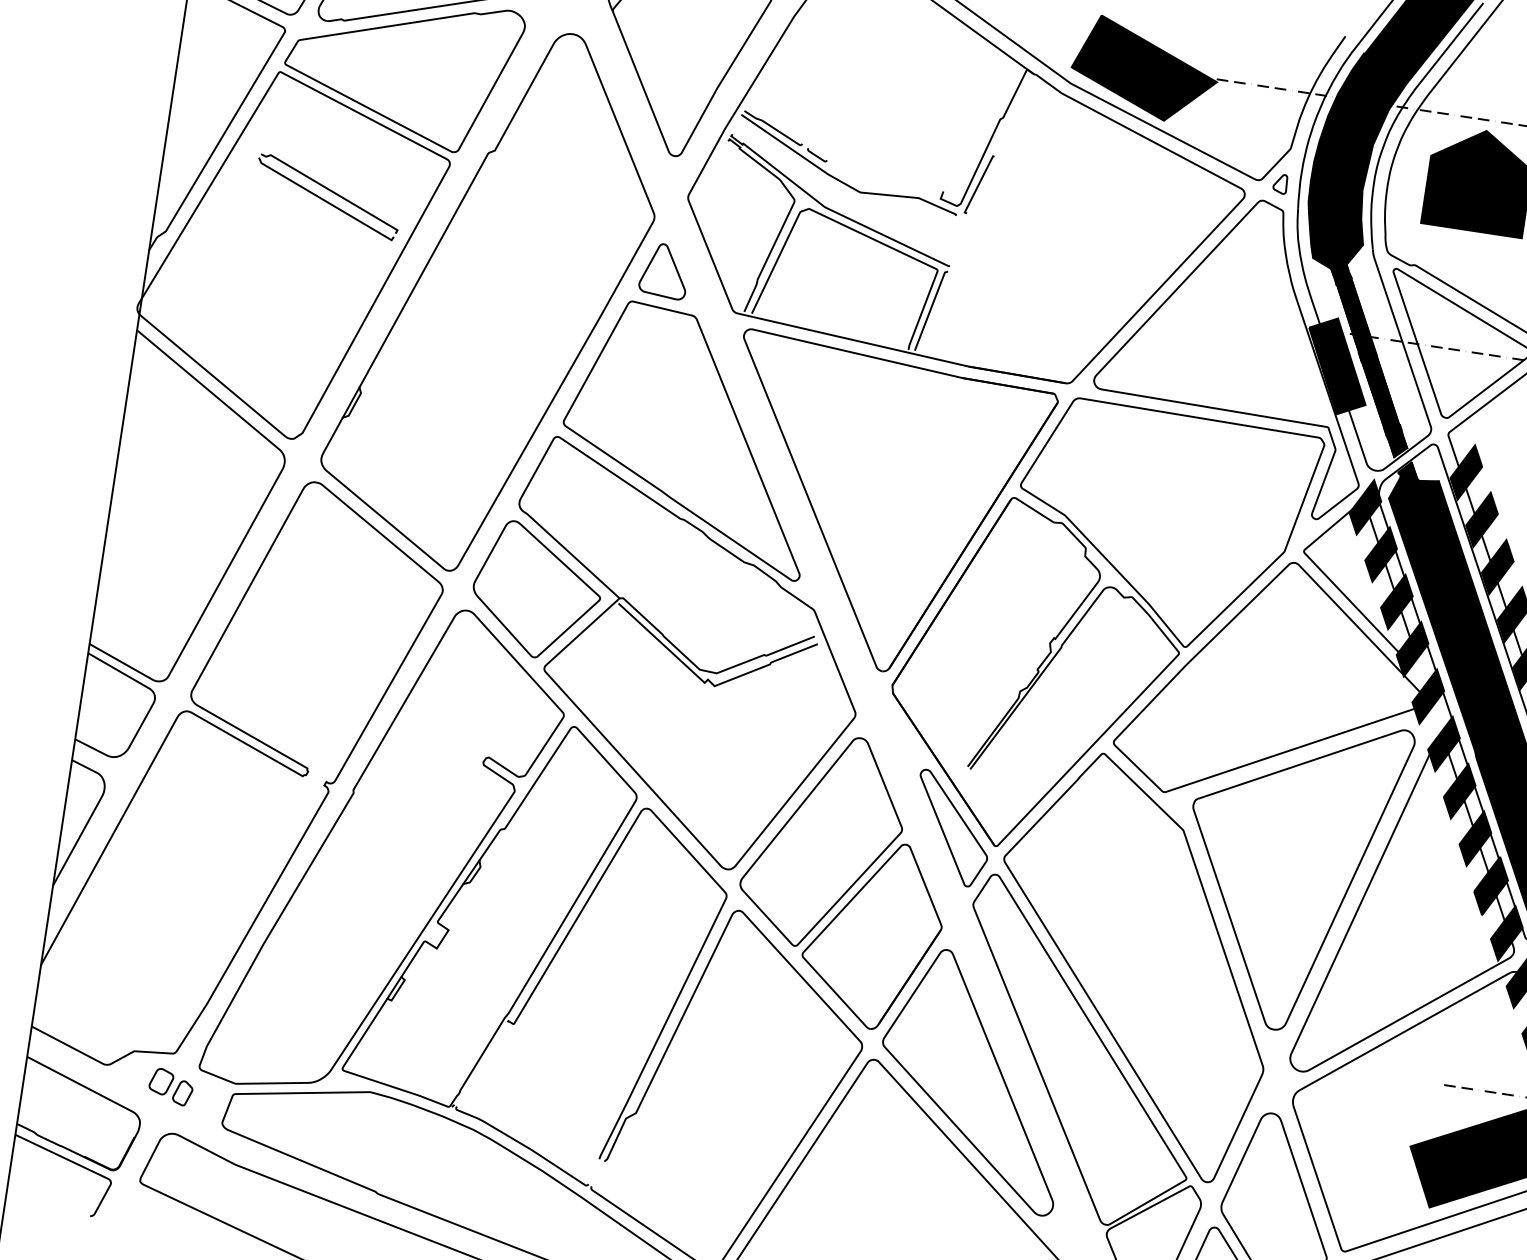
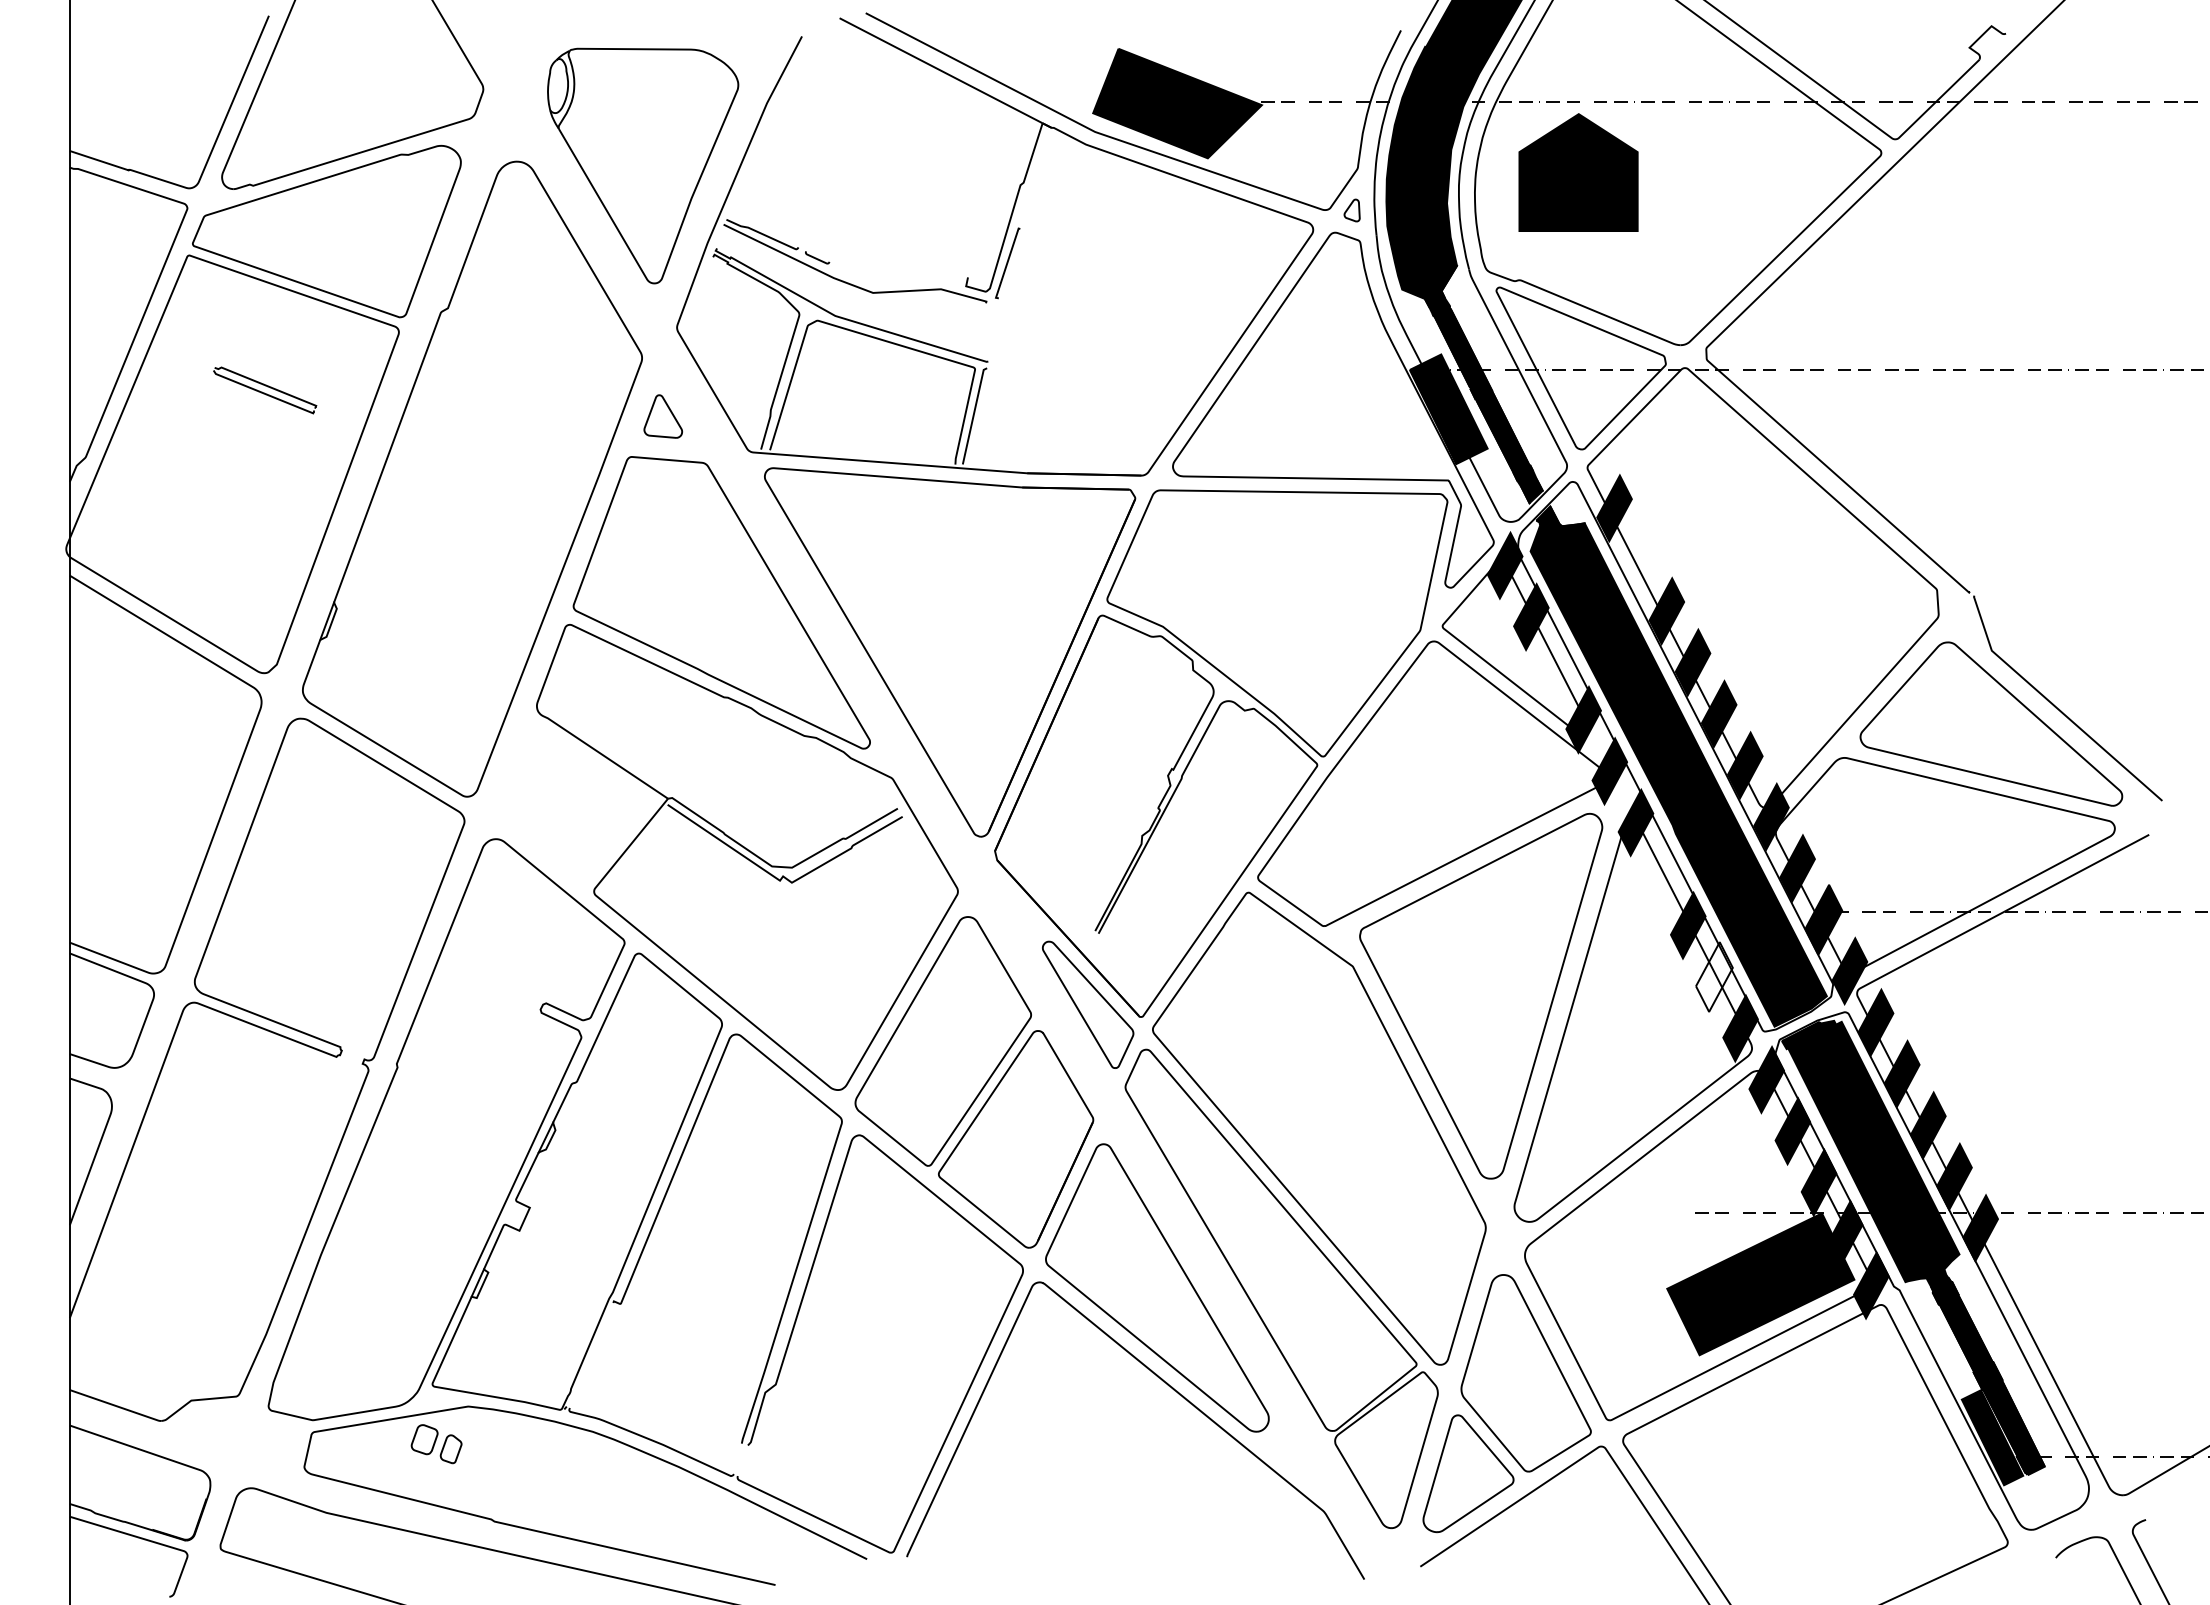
part: (327, 197) -> (264, 390), size x0.6
part: (665, 271) -> (663, 416), size x0.7
fill: (1481, 519) -> (1640, 559), removed
part: (537, 590) -> (572, 804), removed
fill: (1396, 602) -> (1557, 668), removed
fill: (1459, 791) -> (1661, 874), removed
fill: (1491, 885) -> (1714, 976), removed
part: (170, 1087) -> (436, 1444), moved

